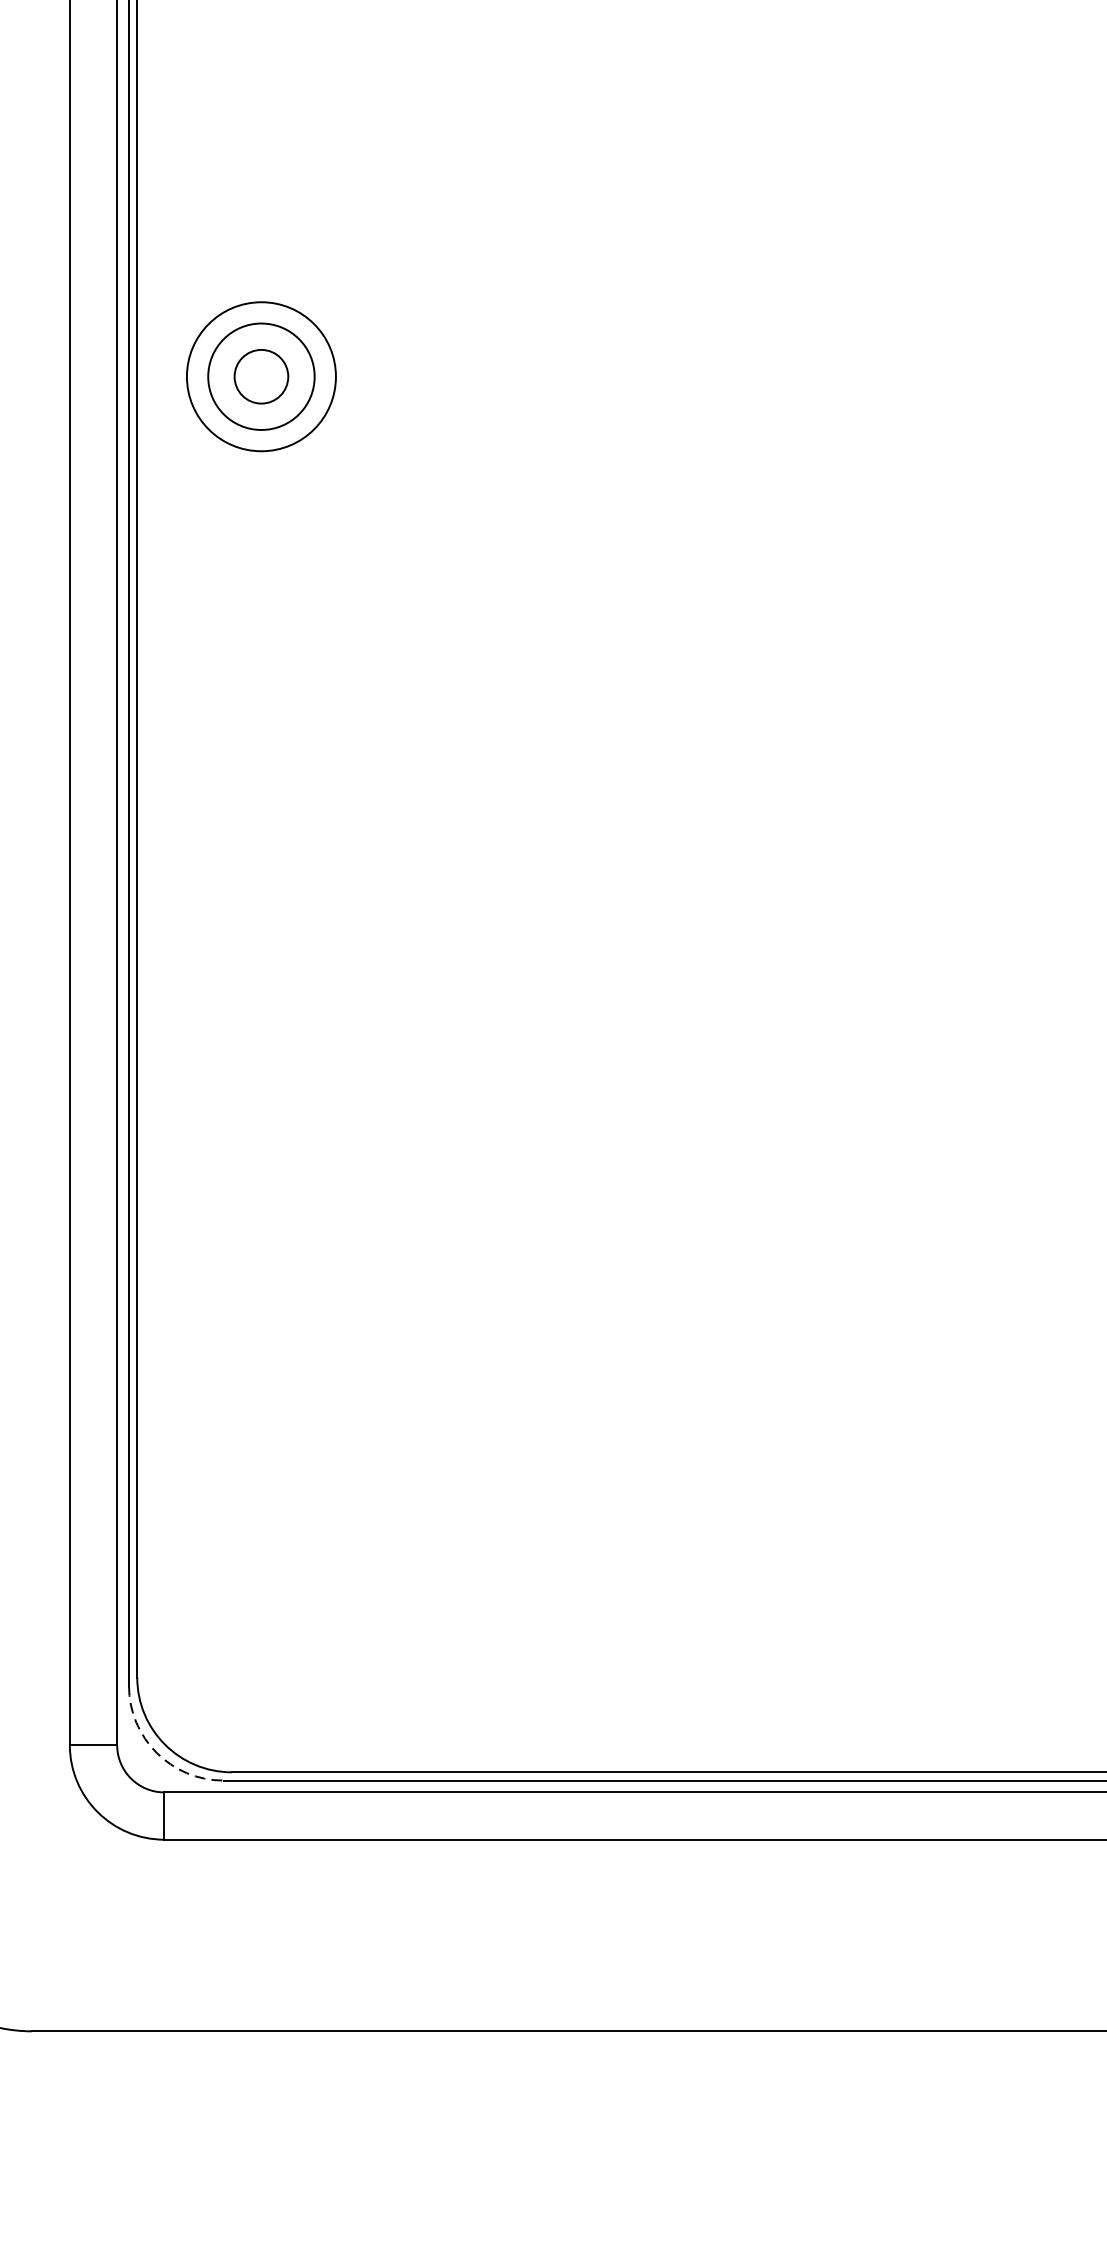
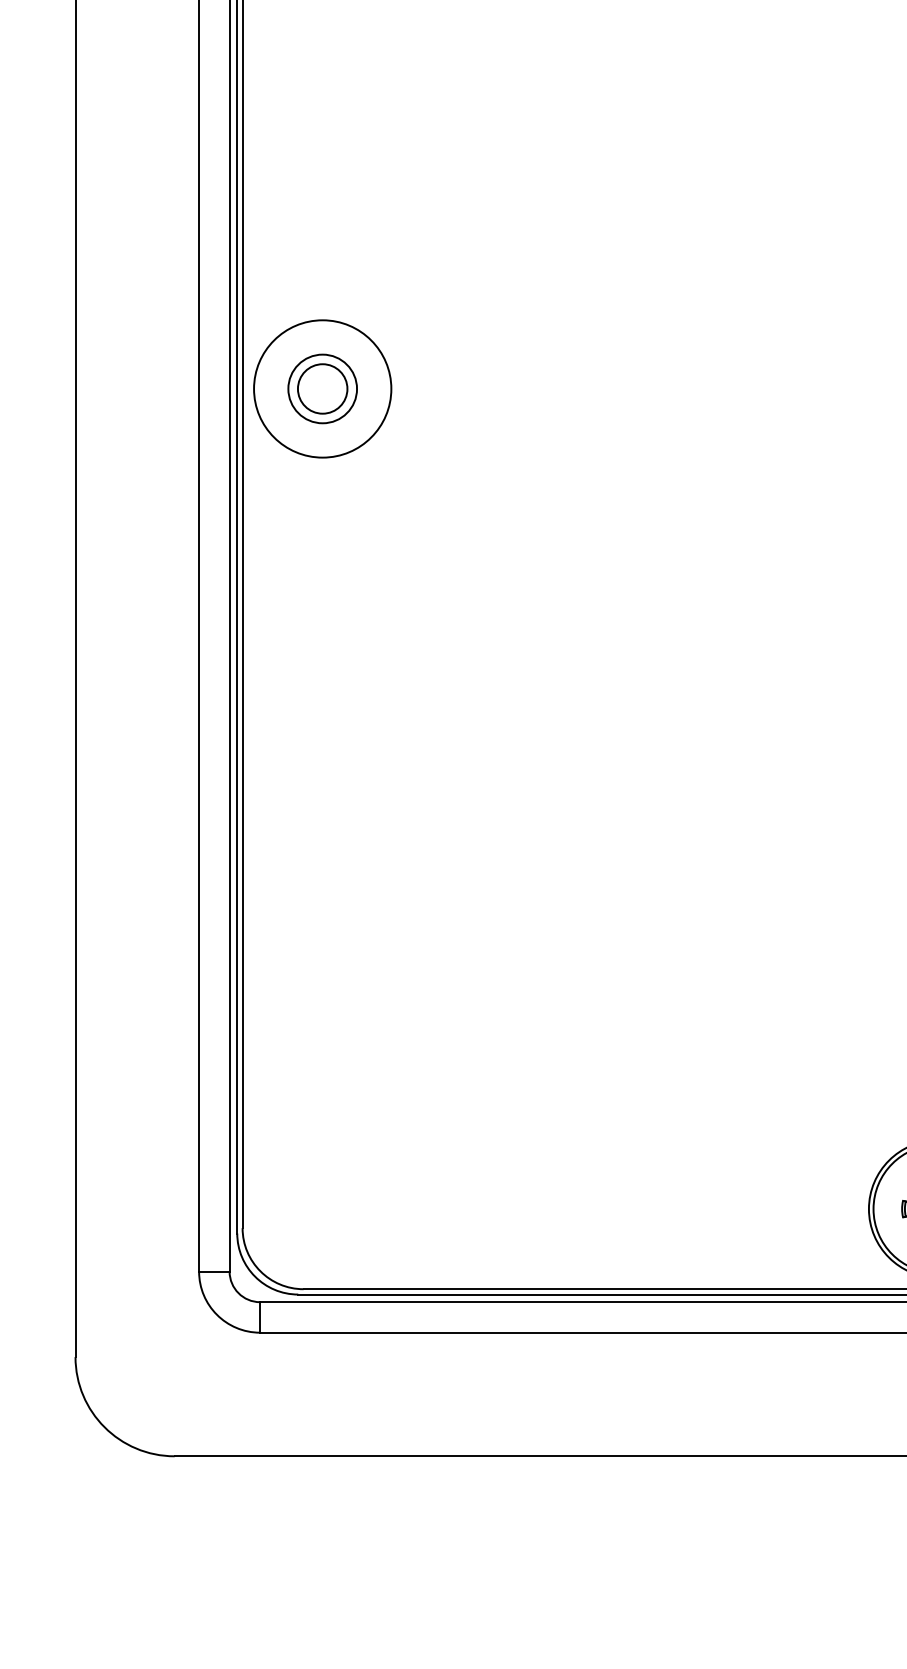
circle: (261, 376) -> (322, 388), size x1.43
circle: (261, 376) -> (322, 388), size x1.43
arc: (157, 1752) -> (255, 1276), dashed -> solid

